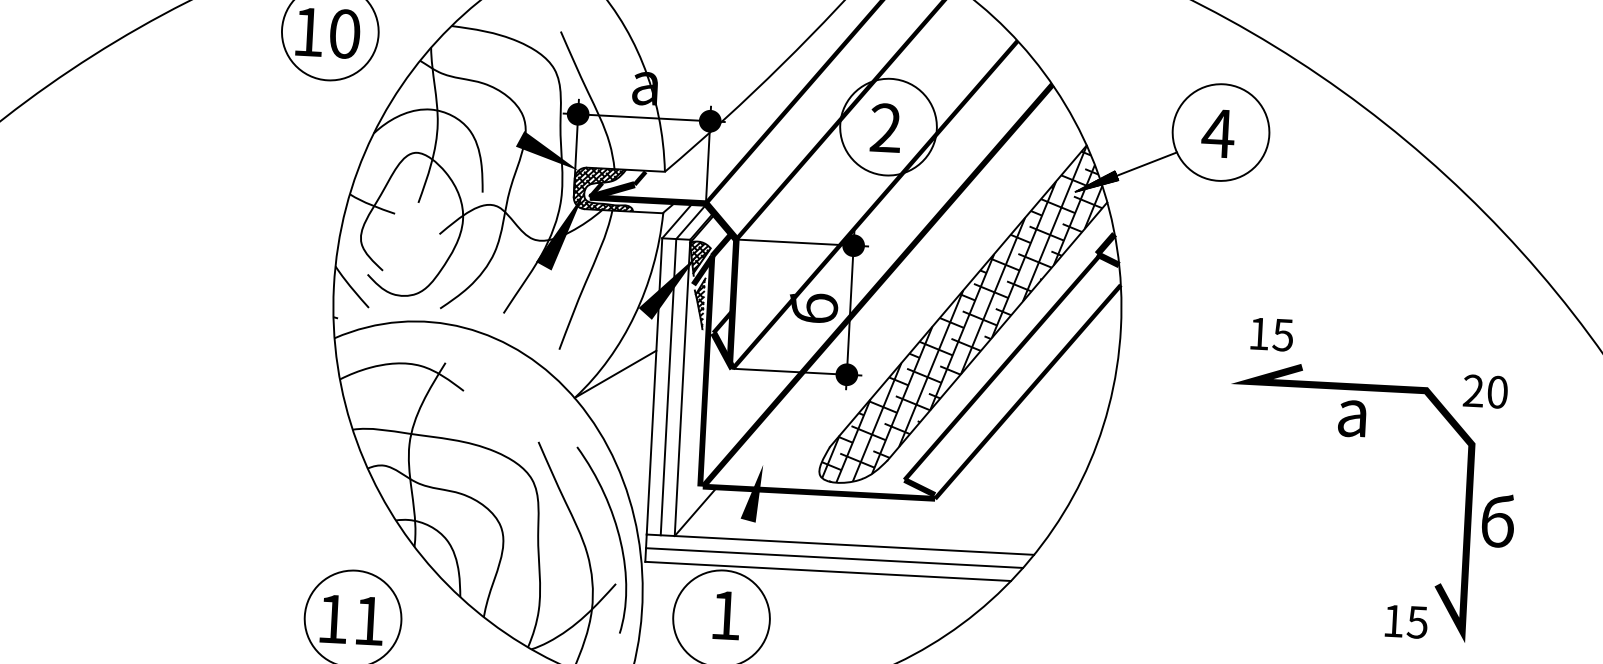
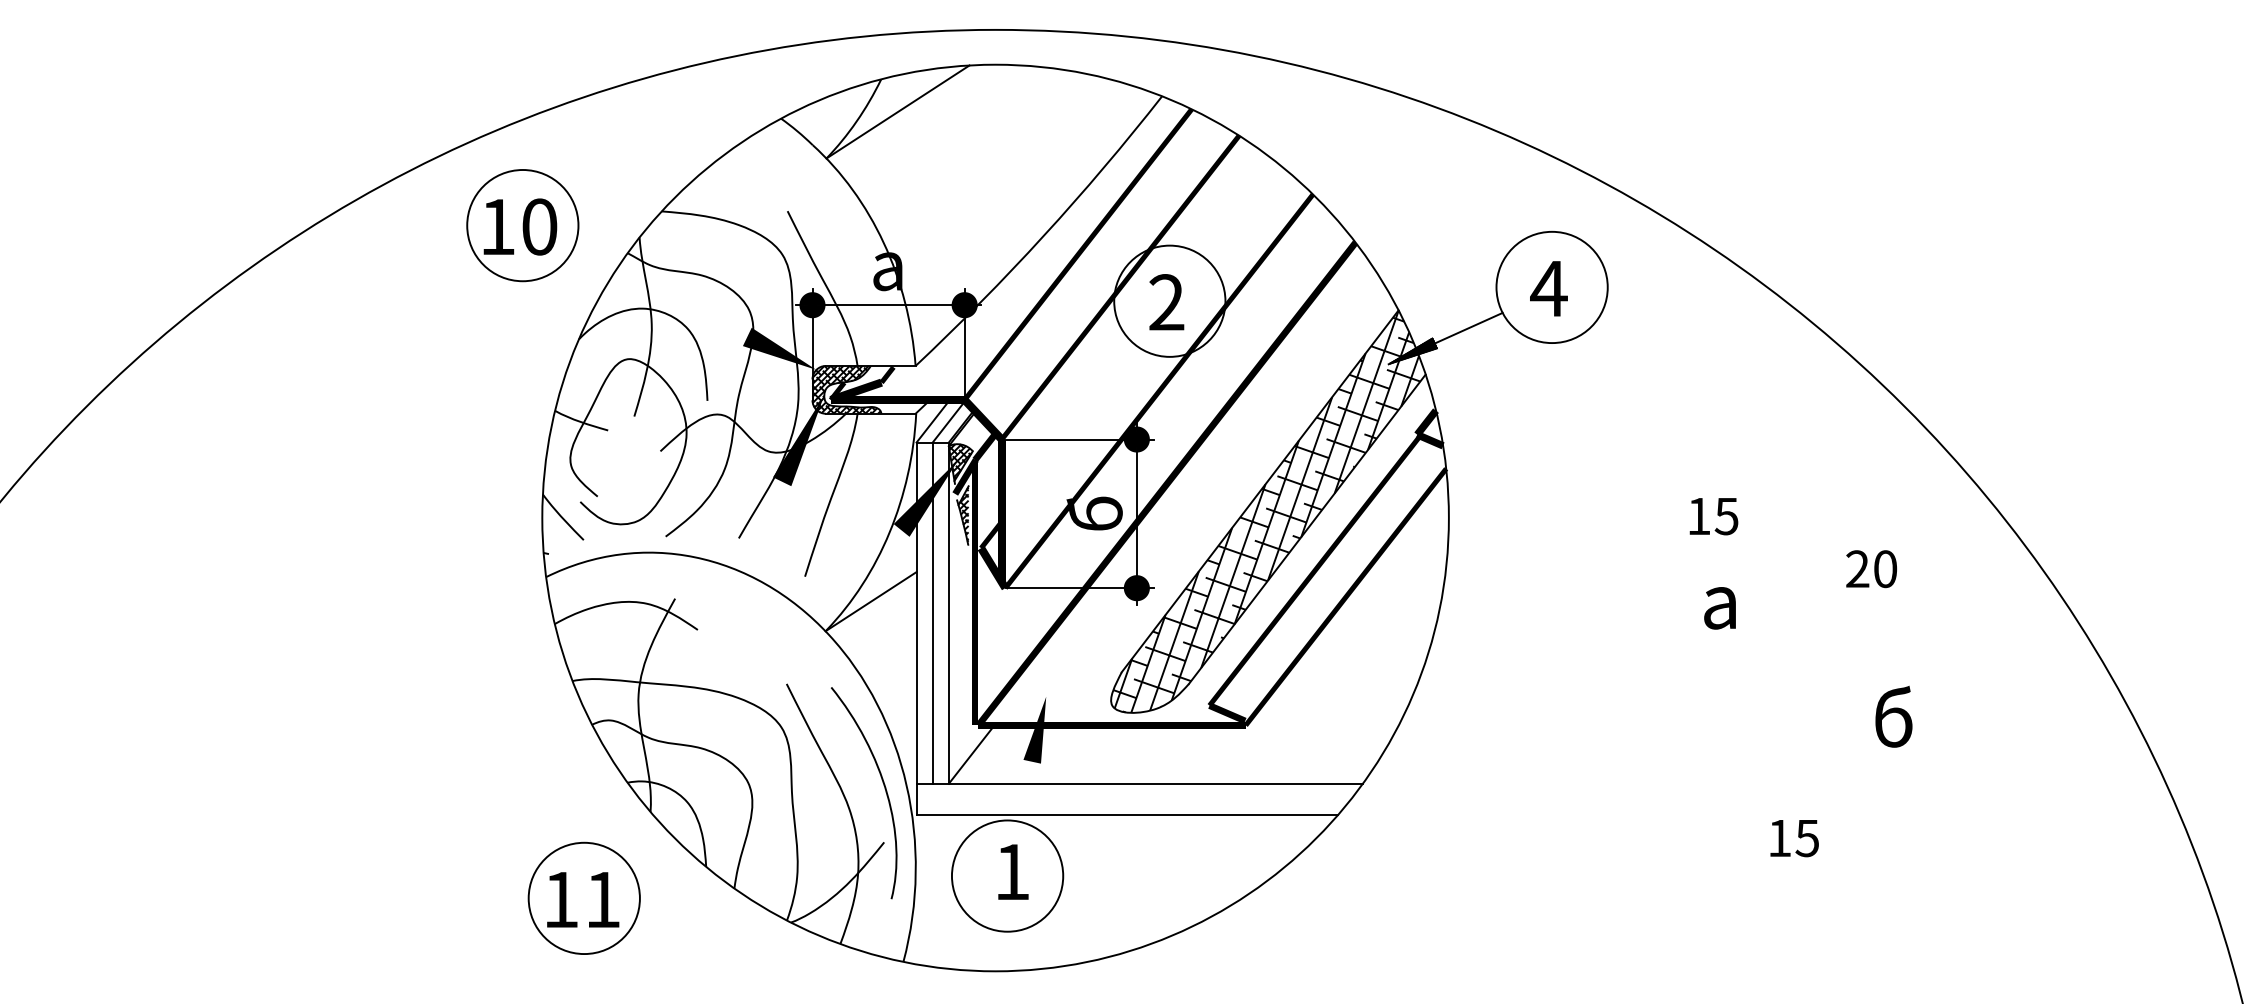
text: (1271, 334) -> (1713, 516), moved
curve: (1354, 390) -> (1721, 575), removed
line: (834, 558) -> (1133, 799), removed

